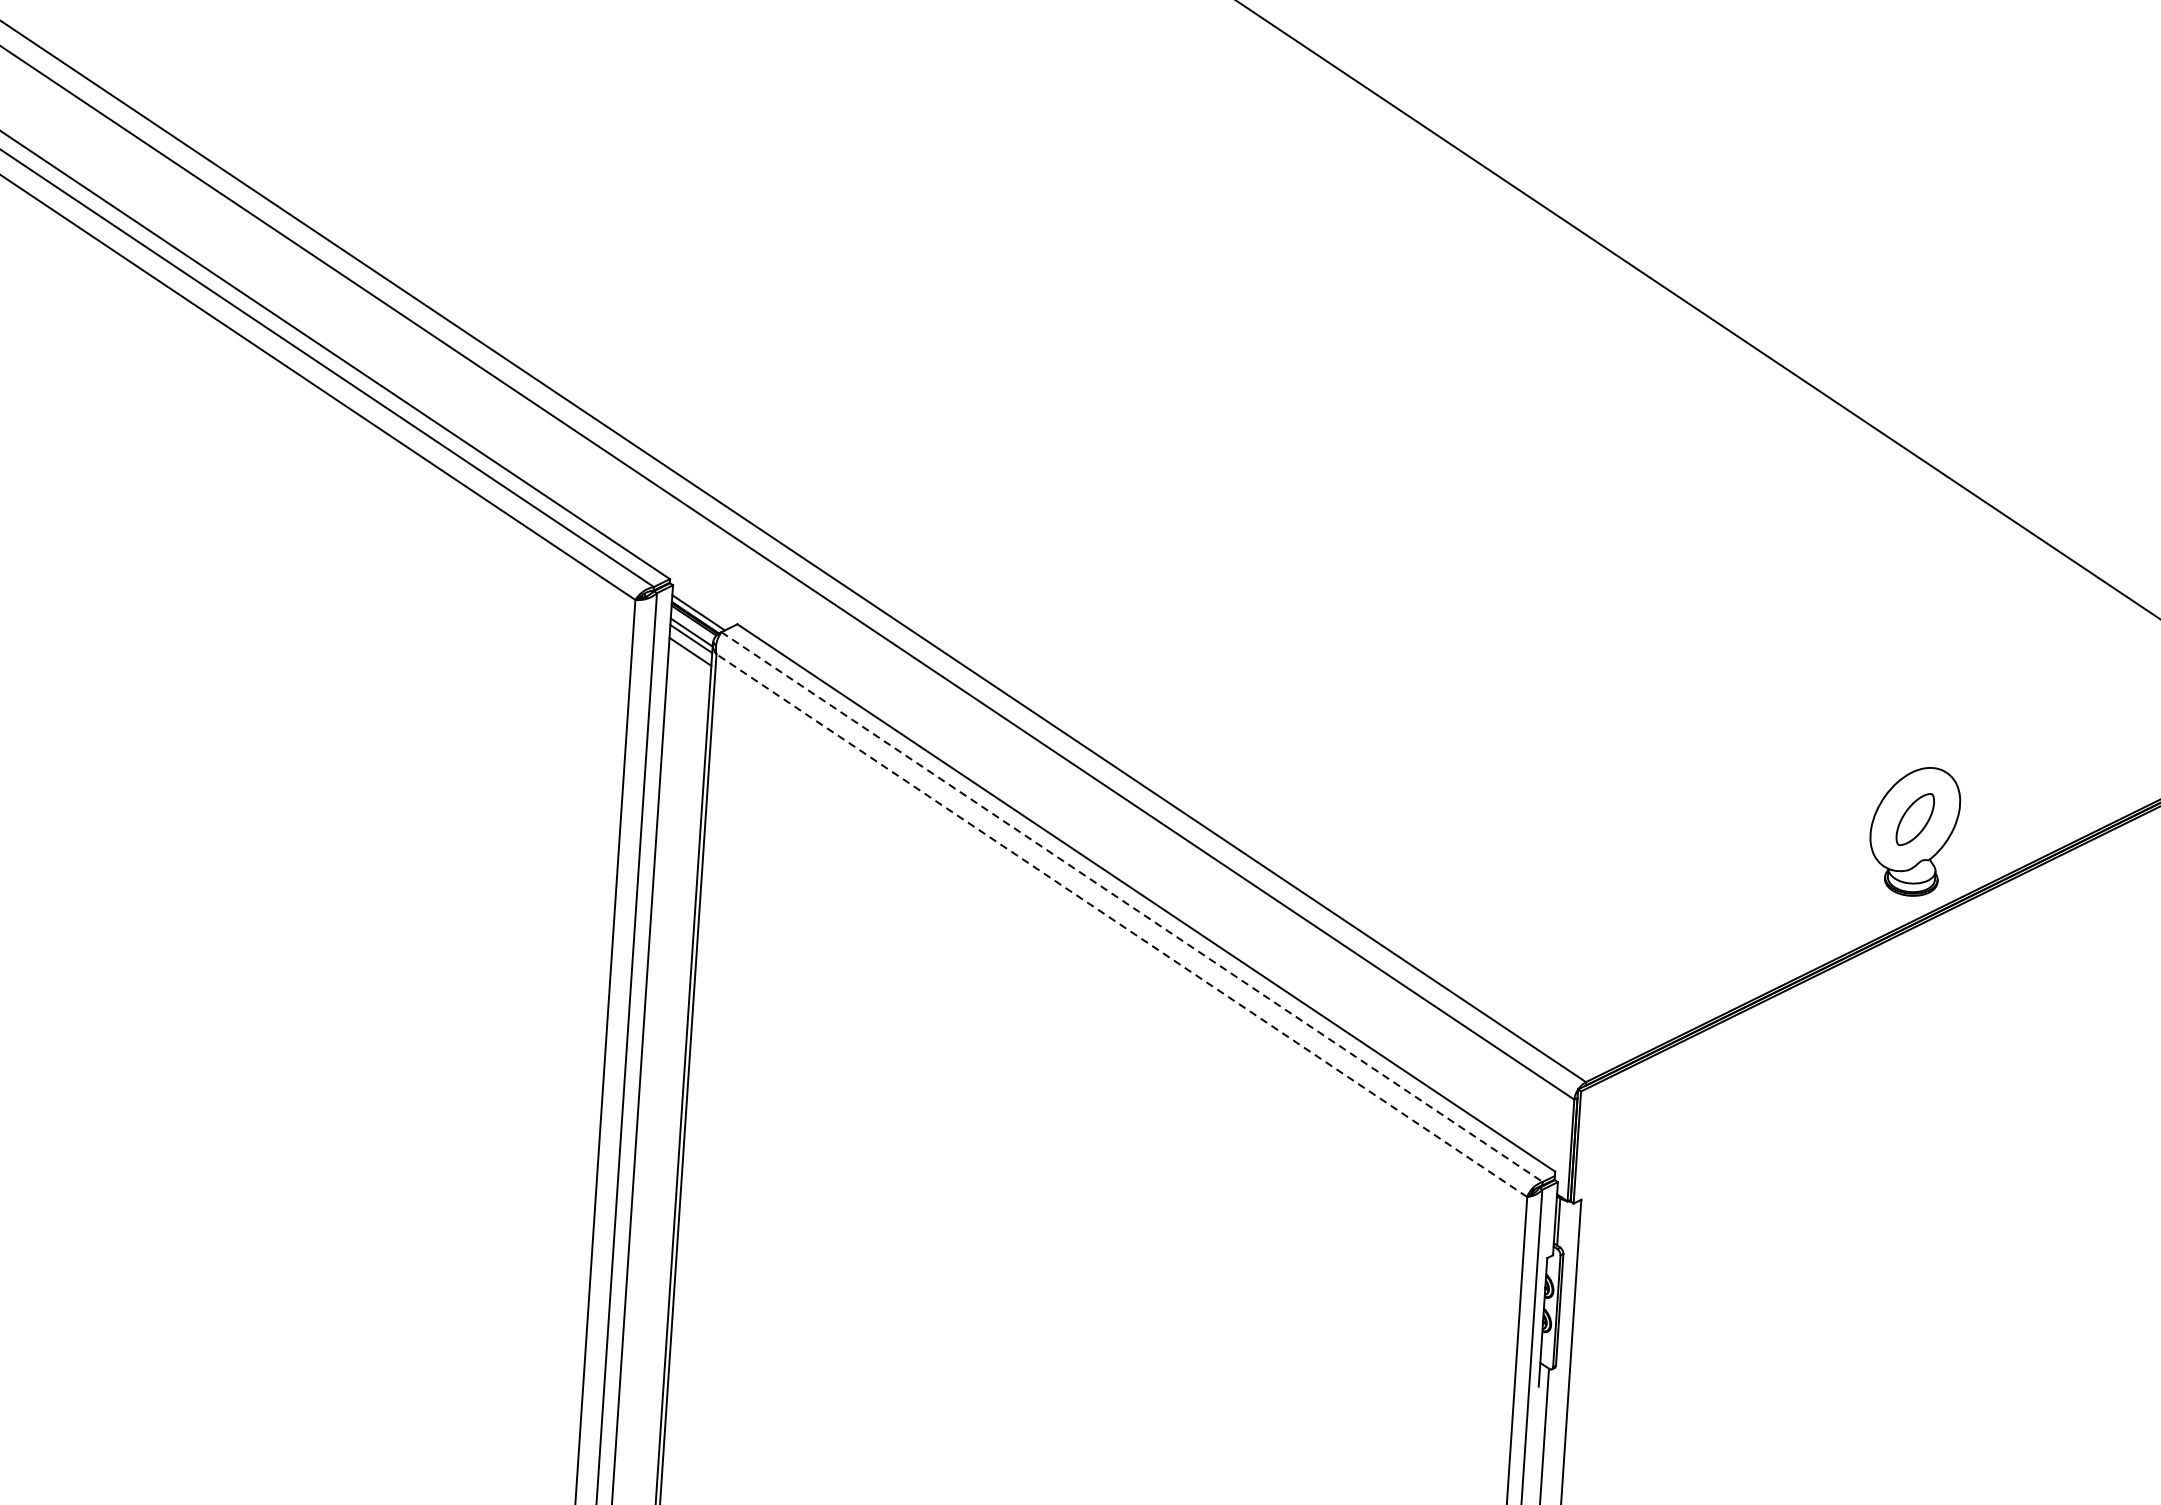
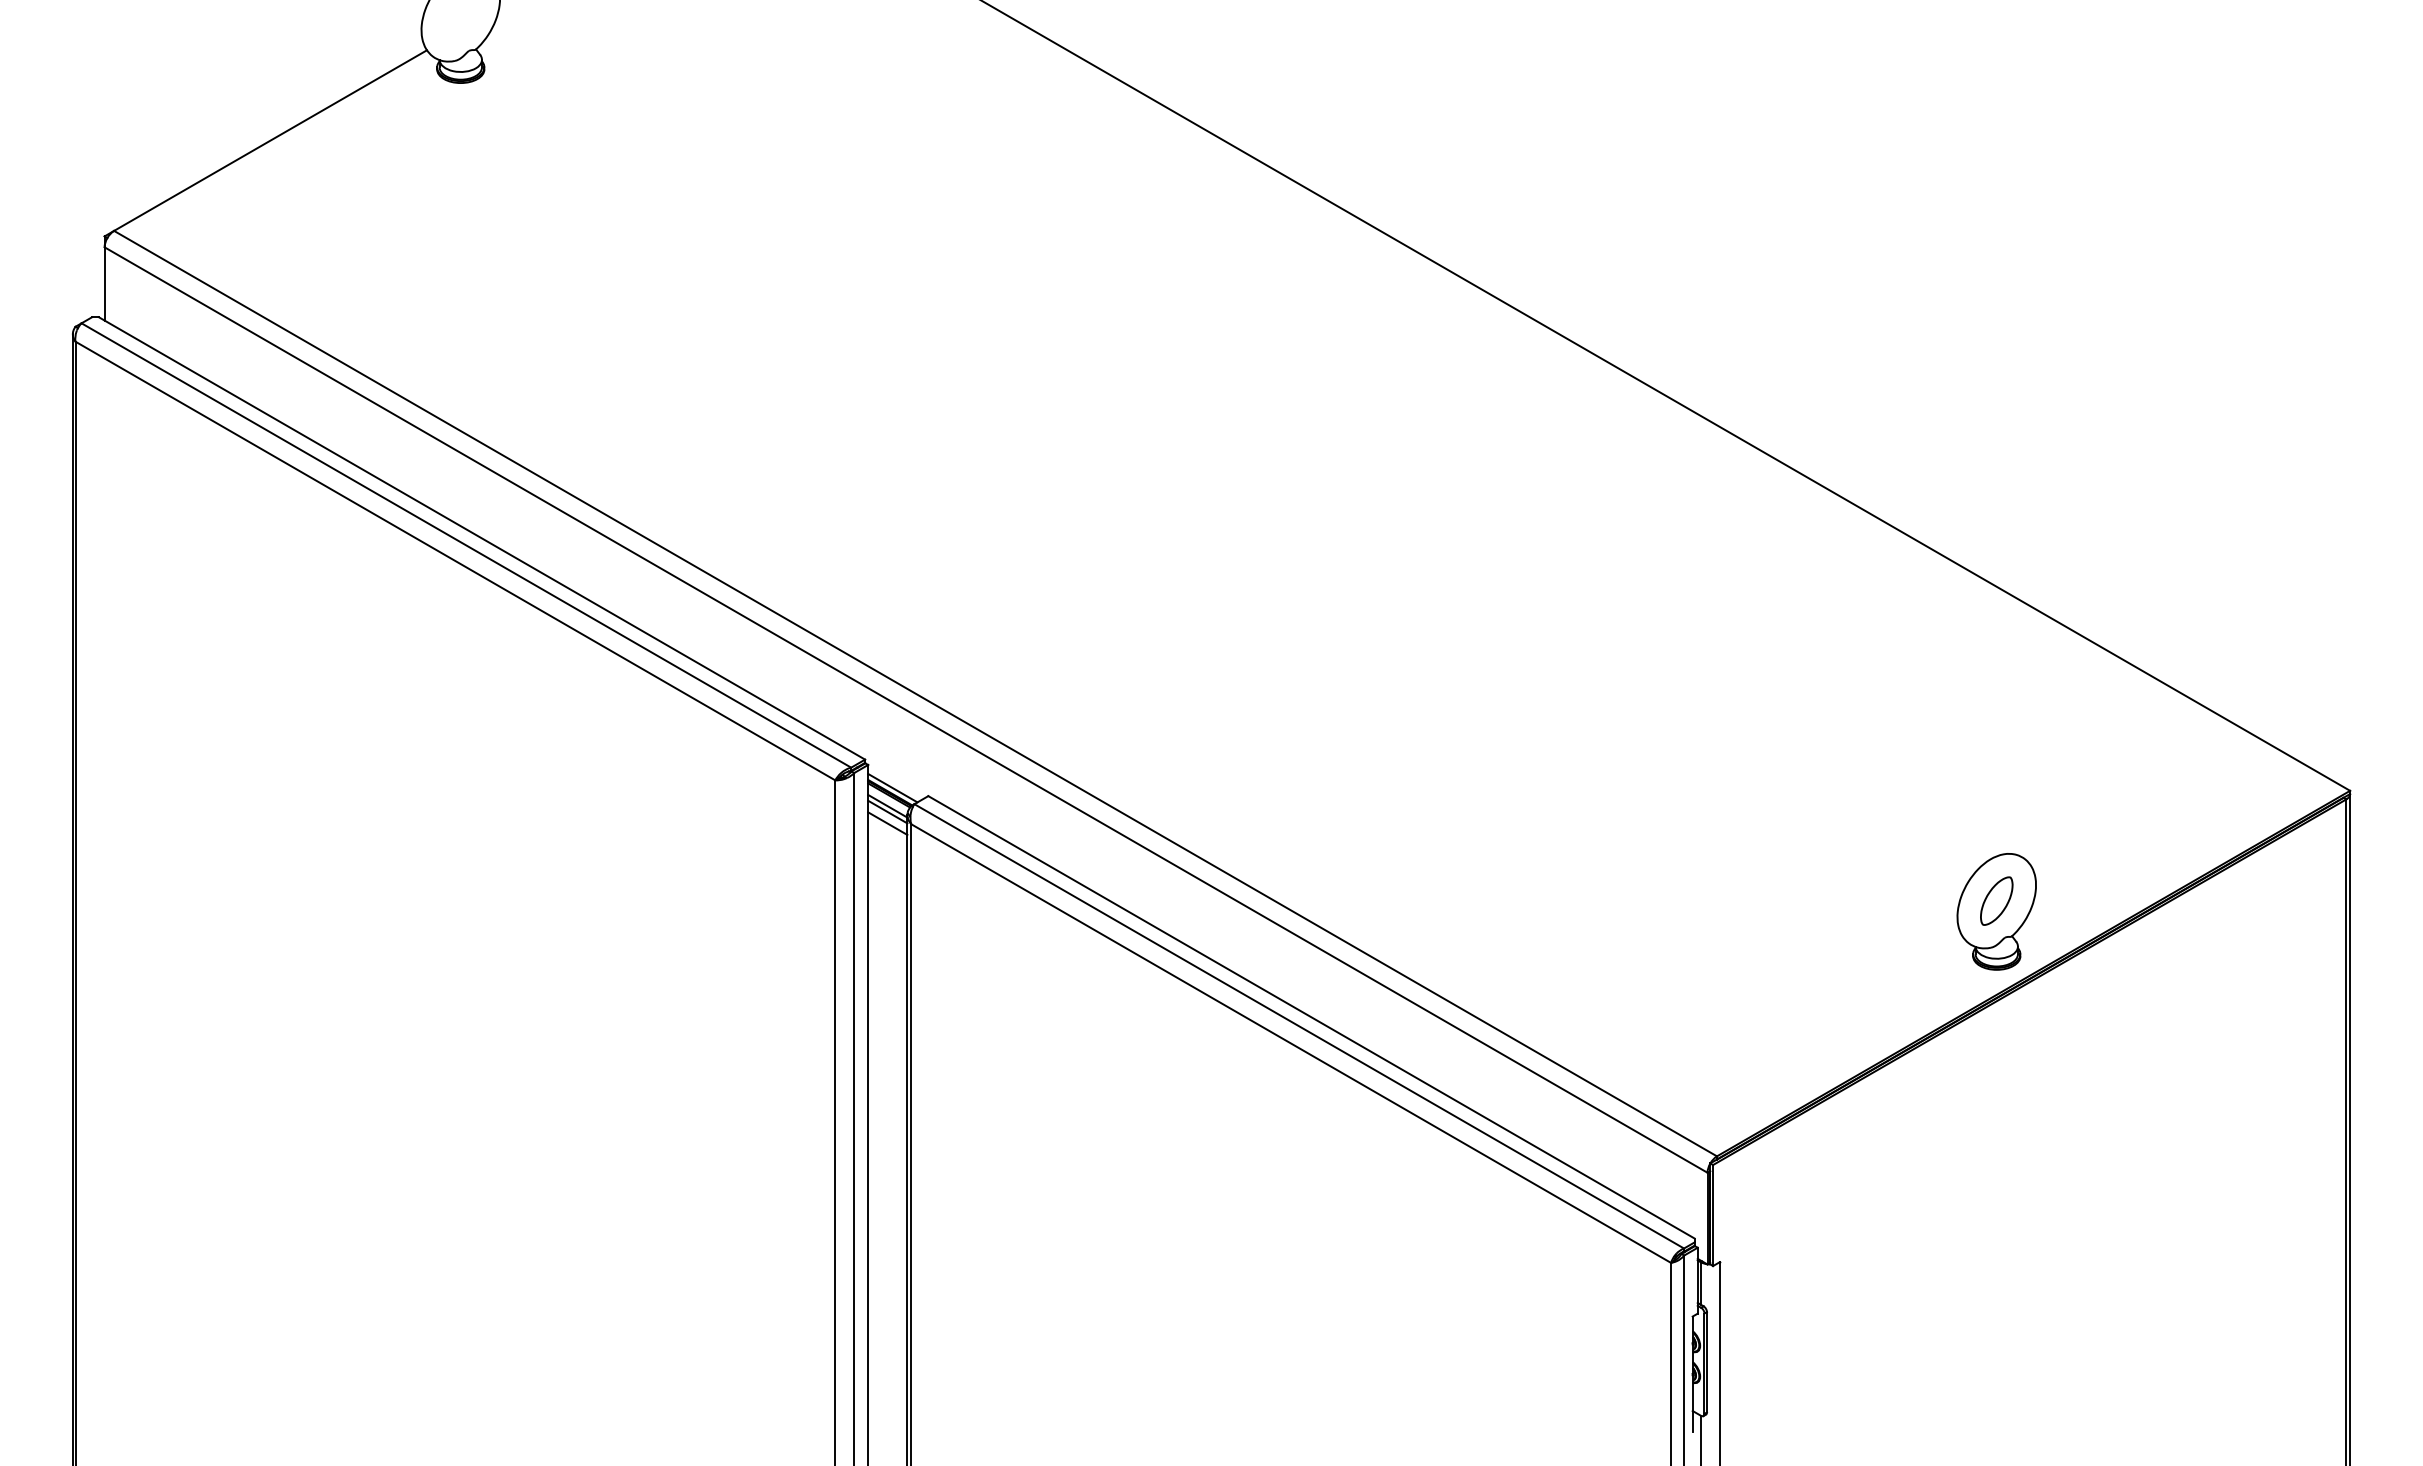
line: (1132, 907) -> (1299, 1026), dashed -> solid
line: (1122, 925) -> (1291, 1043), dashed -> solid

